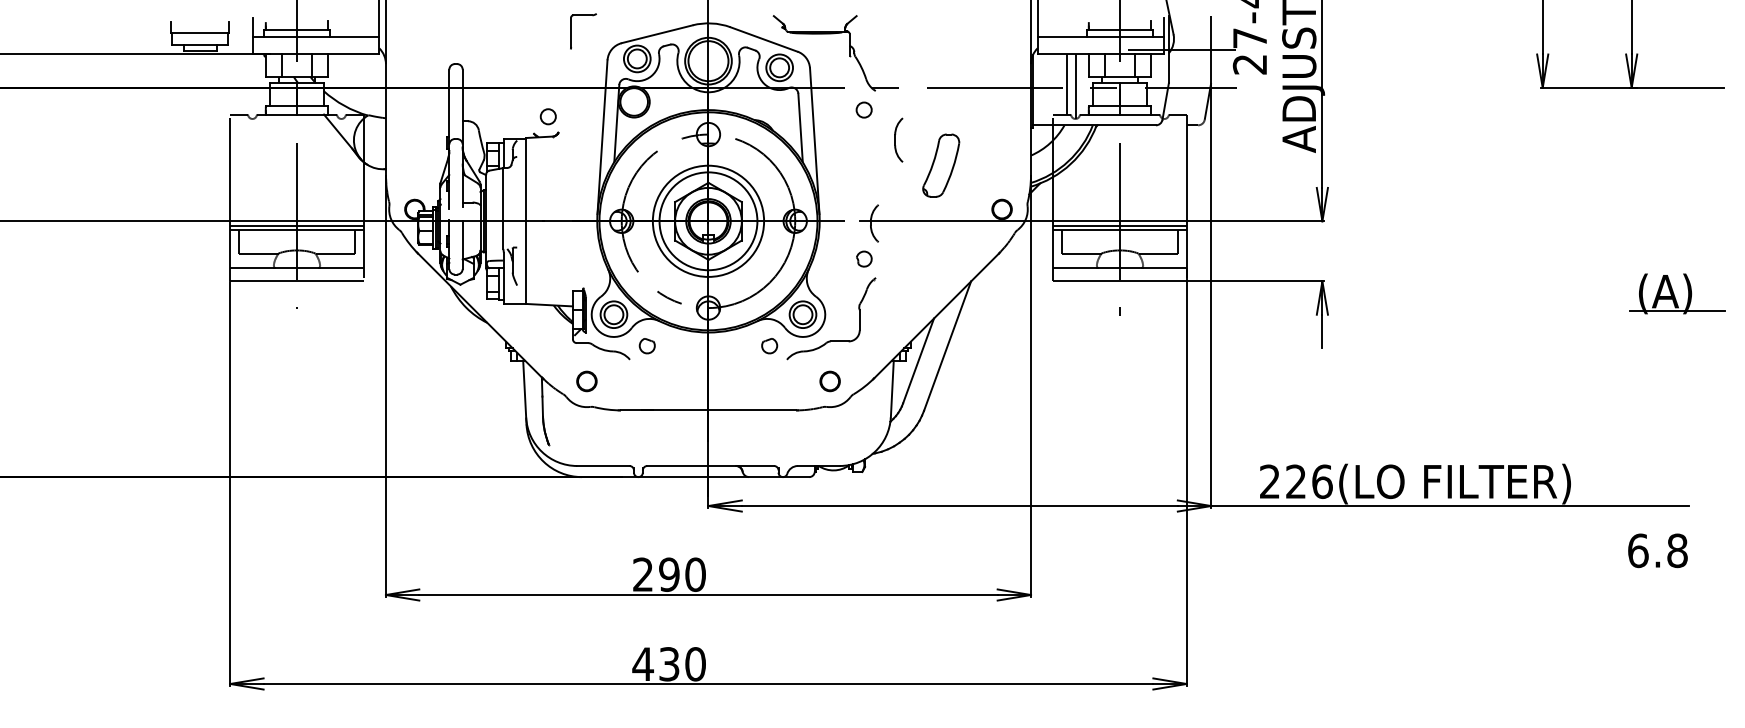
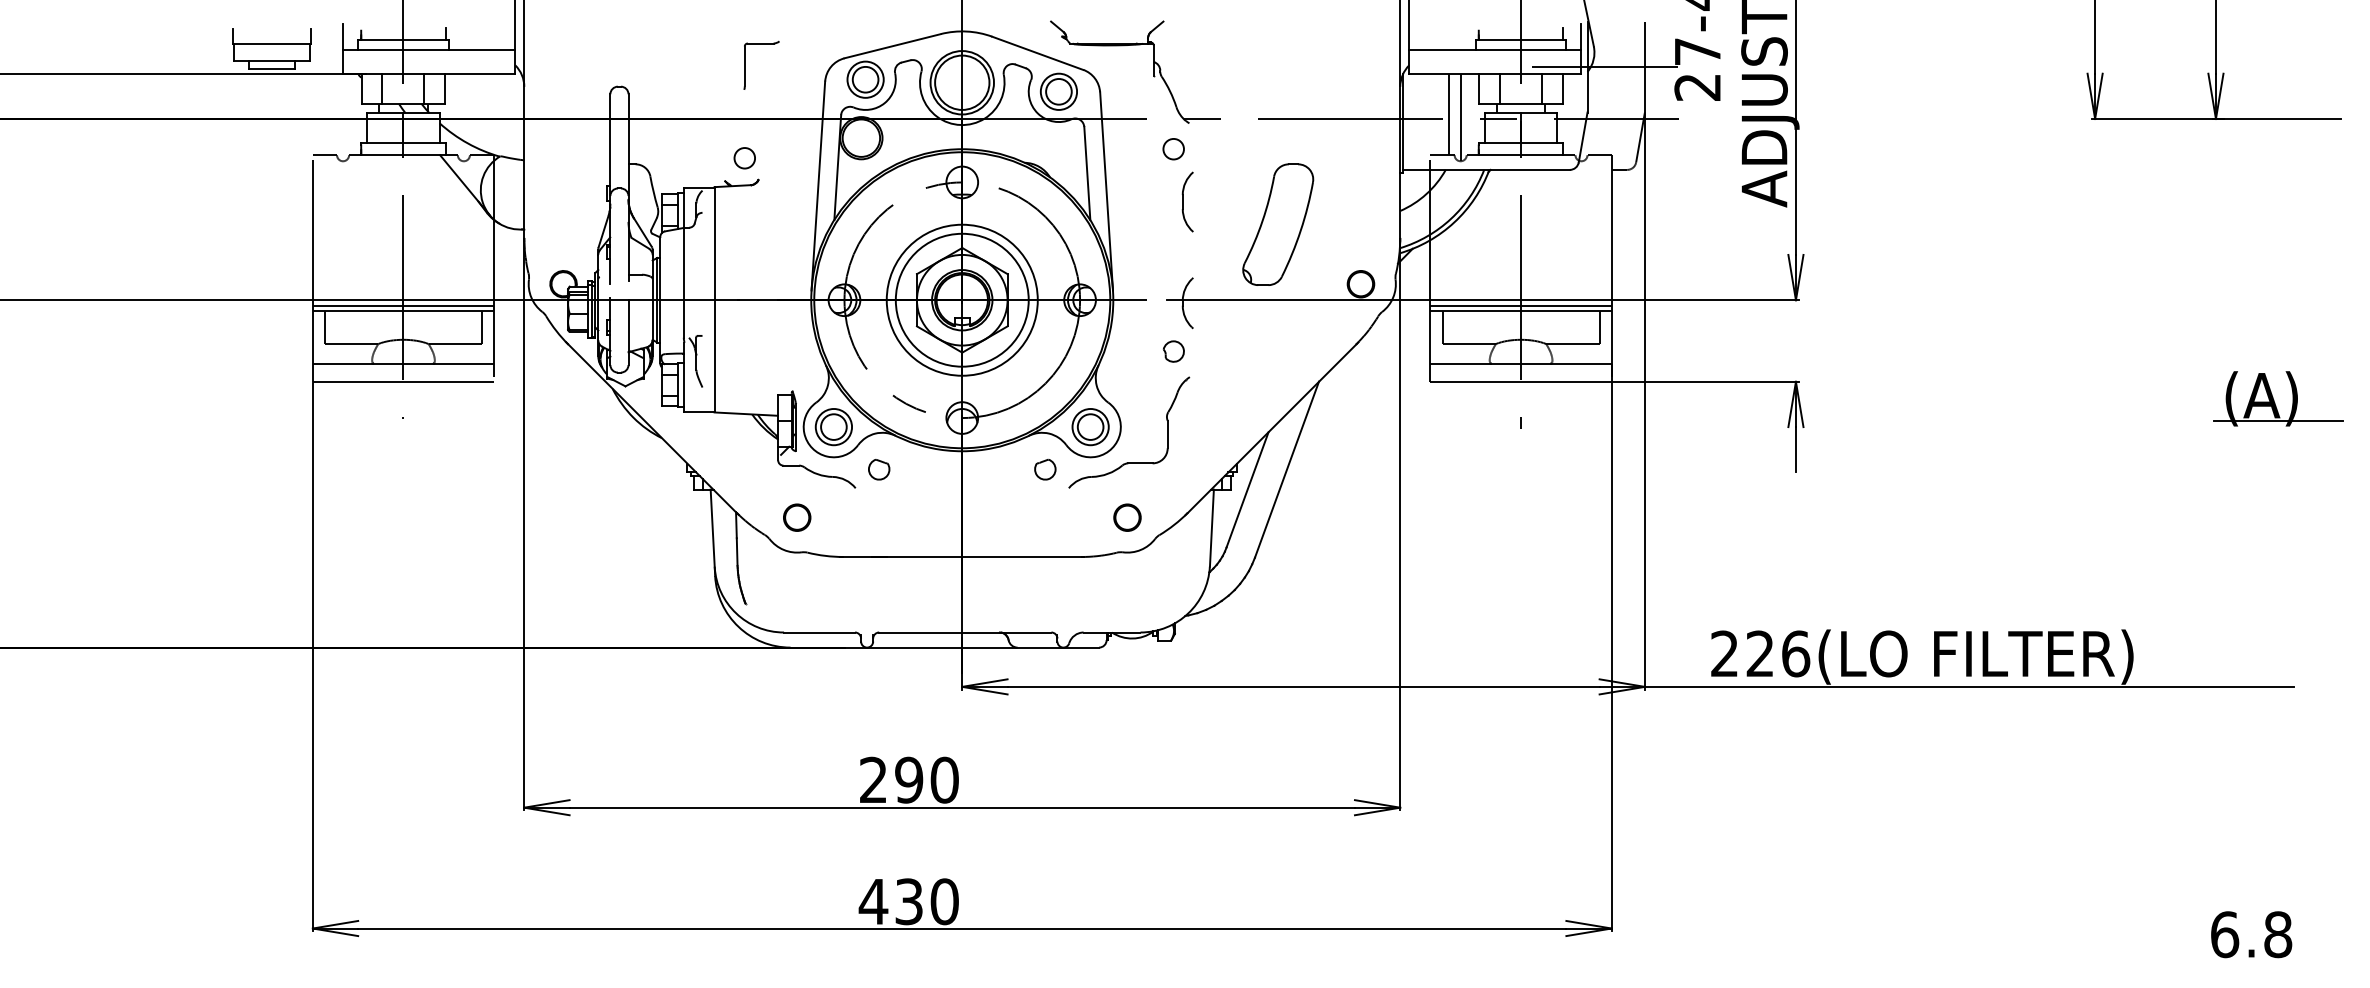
part: (571, 30) -> (745, 64), moved
part: (898, 139) -> (1187, 201), moved
part: (941, 165) -> (1278, 224), size x1.43
text: (1657, 550) -> (2251, 934), moved

